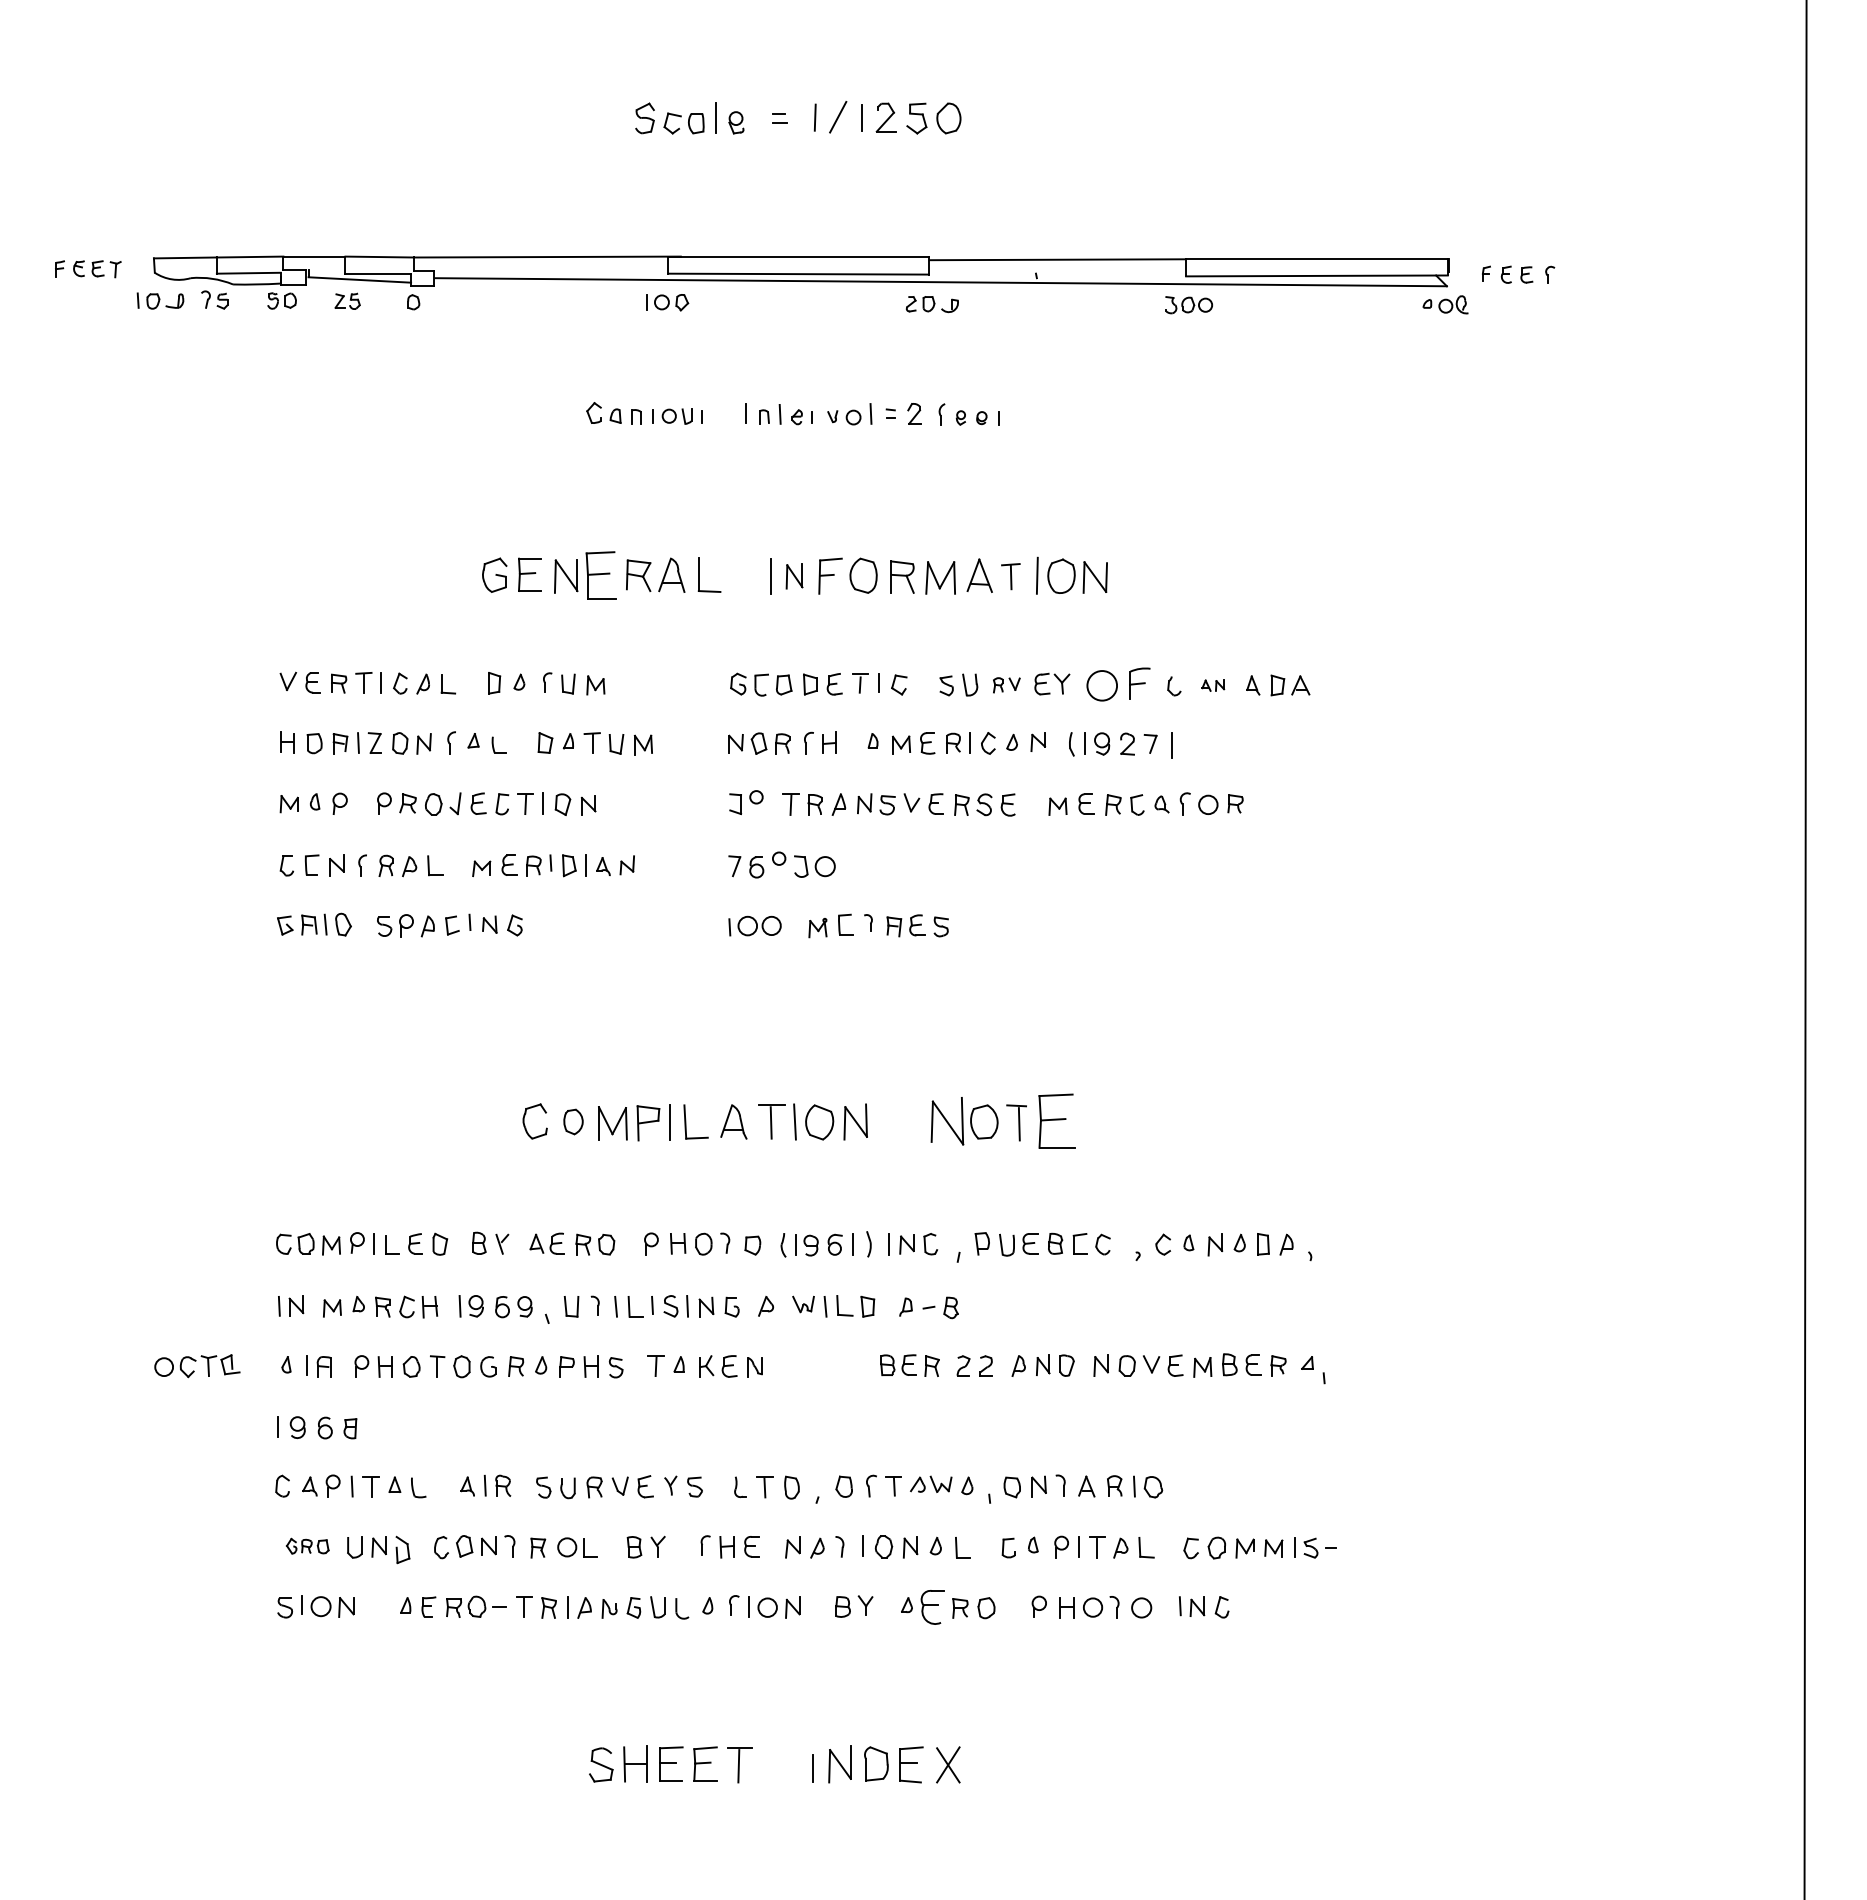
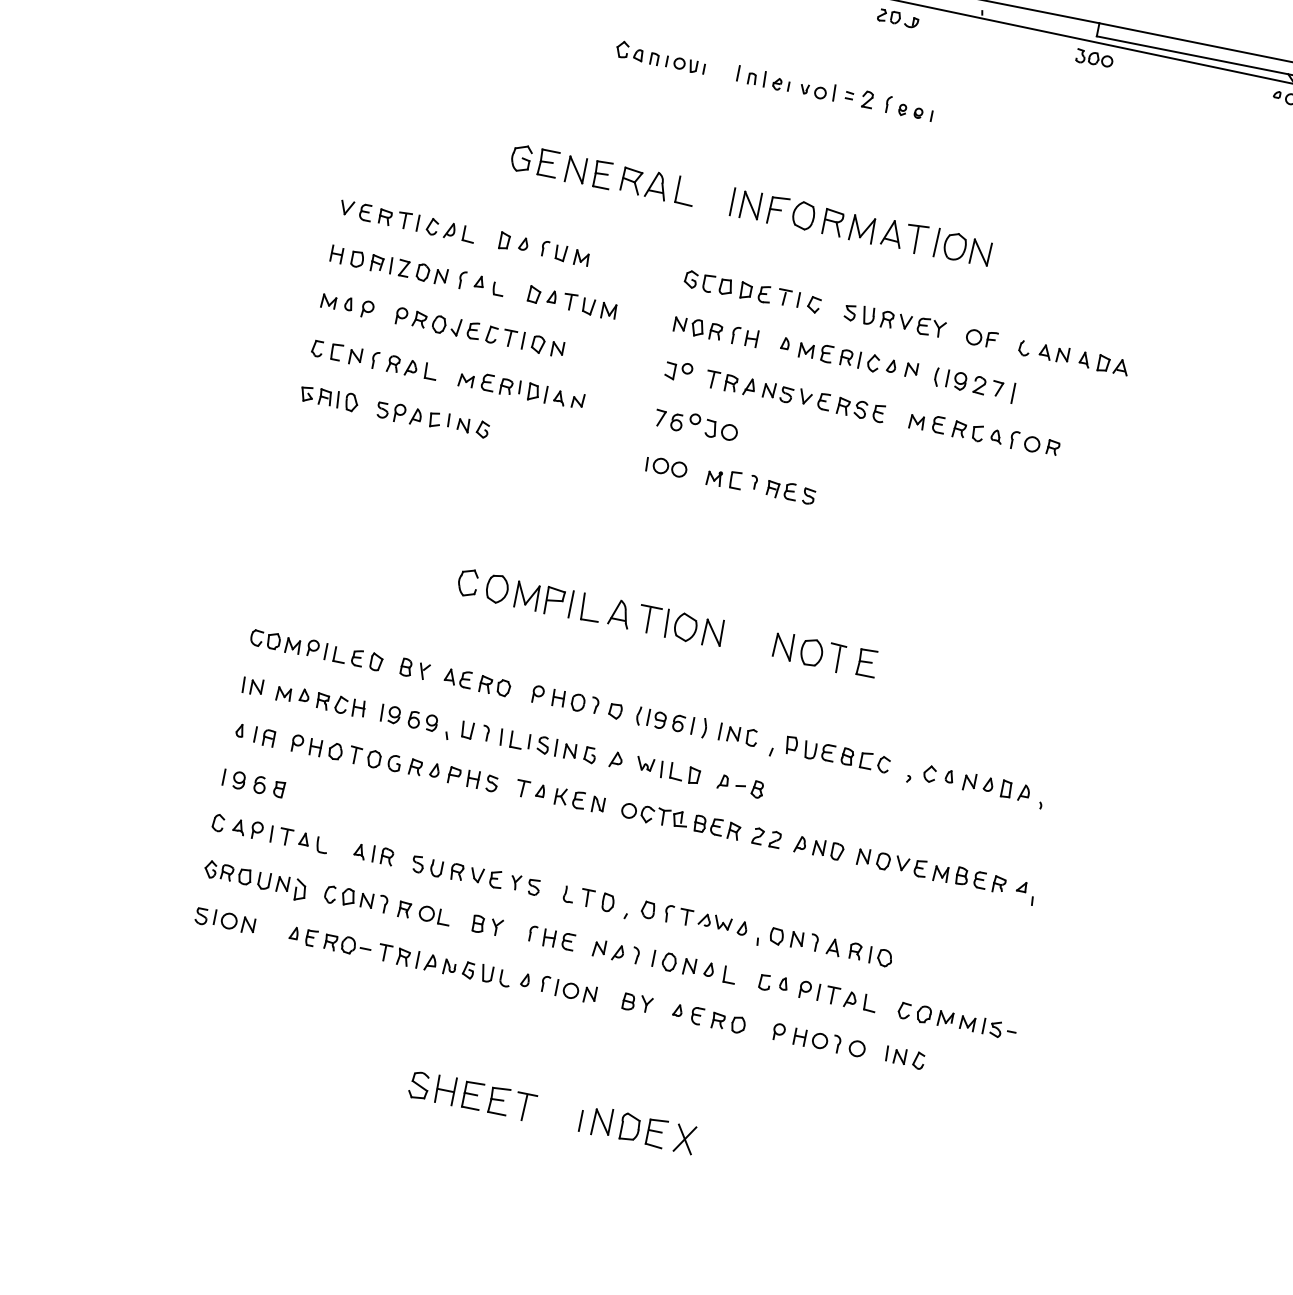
part: (601, 574) -> (603, 174), size x0.71
part: (794, 576) -> (750, 205), size x1.43
part: (1010, 576) -> (916, 238), size x1.43
part: (1118, 684) -> (982, 338), size x0.62
part: (1006, 685) -> (896, 321), size x1.43
part: (1213, 685) -> (1054, 353), size x1.67
part: (947, 1120) -> (783, 645), size x0.71
part: (1056, 1120) -> (867, 662), size x0.62
part: (573, 1121) -> (497, 588), size x1.43
part: (197, 1366) -> (654, 815), moved
part: (307, 1545) -> (228, 872), size x1.43
part: (932, 1607) -> (697, 1016), size x0.62

